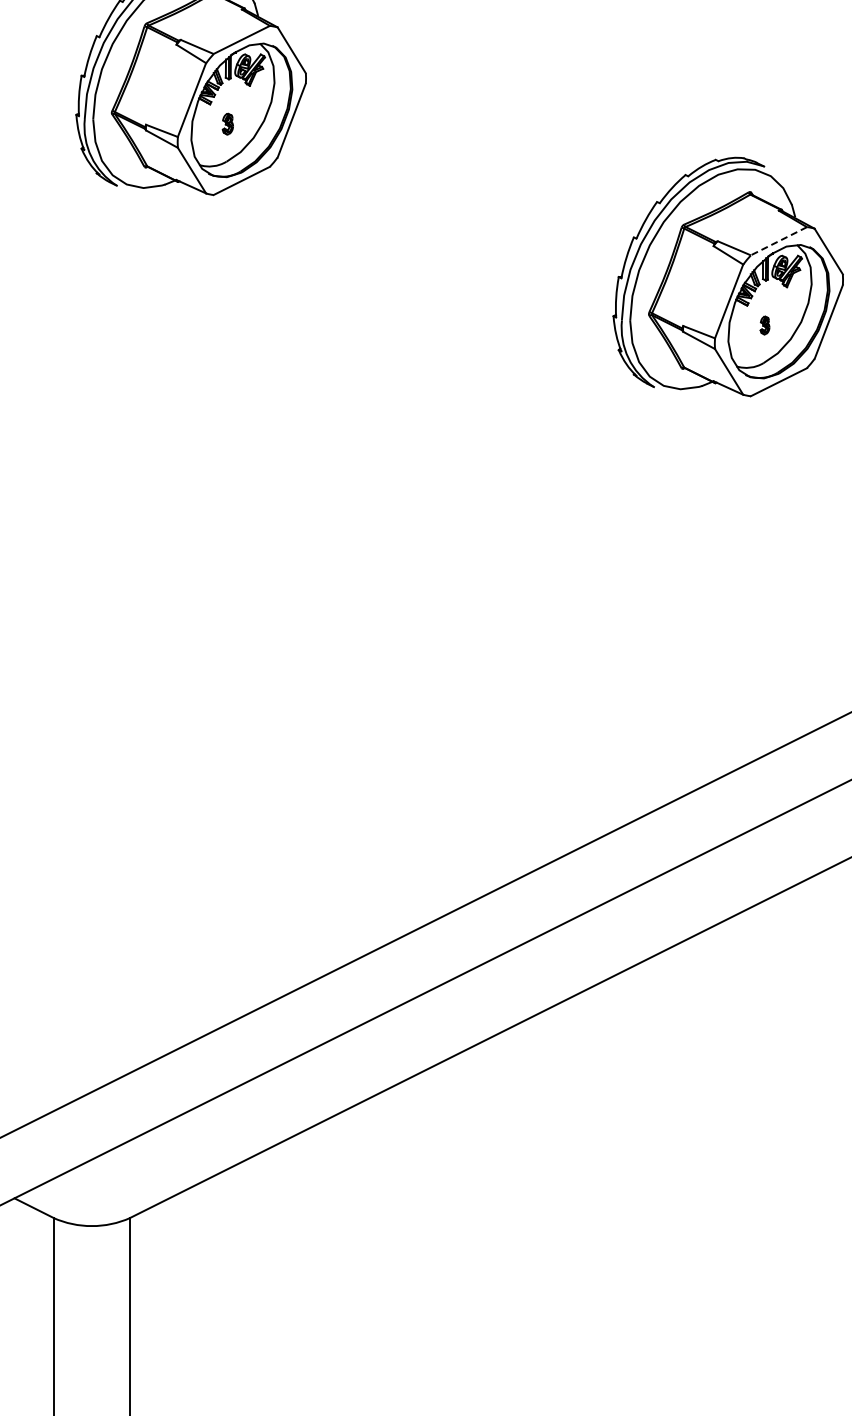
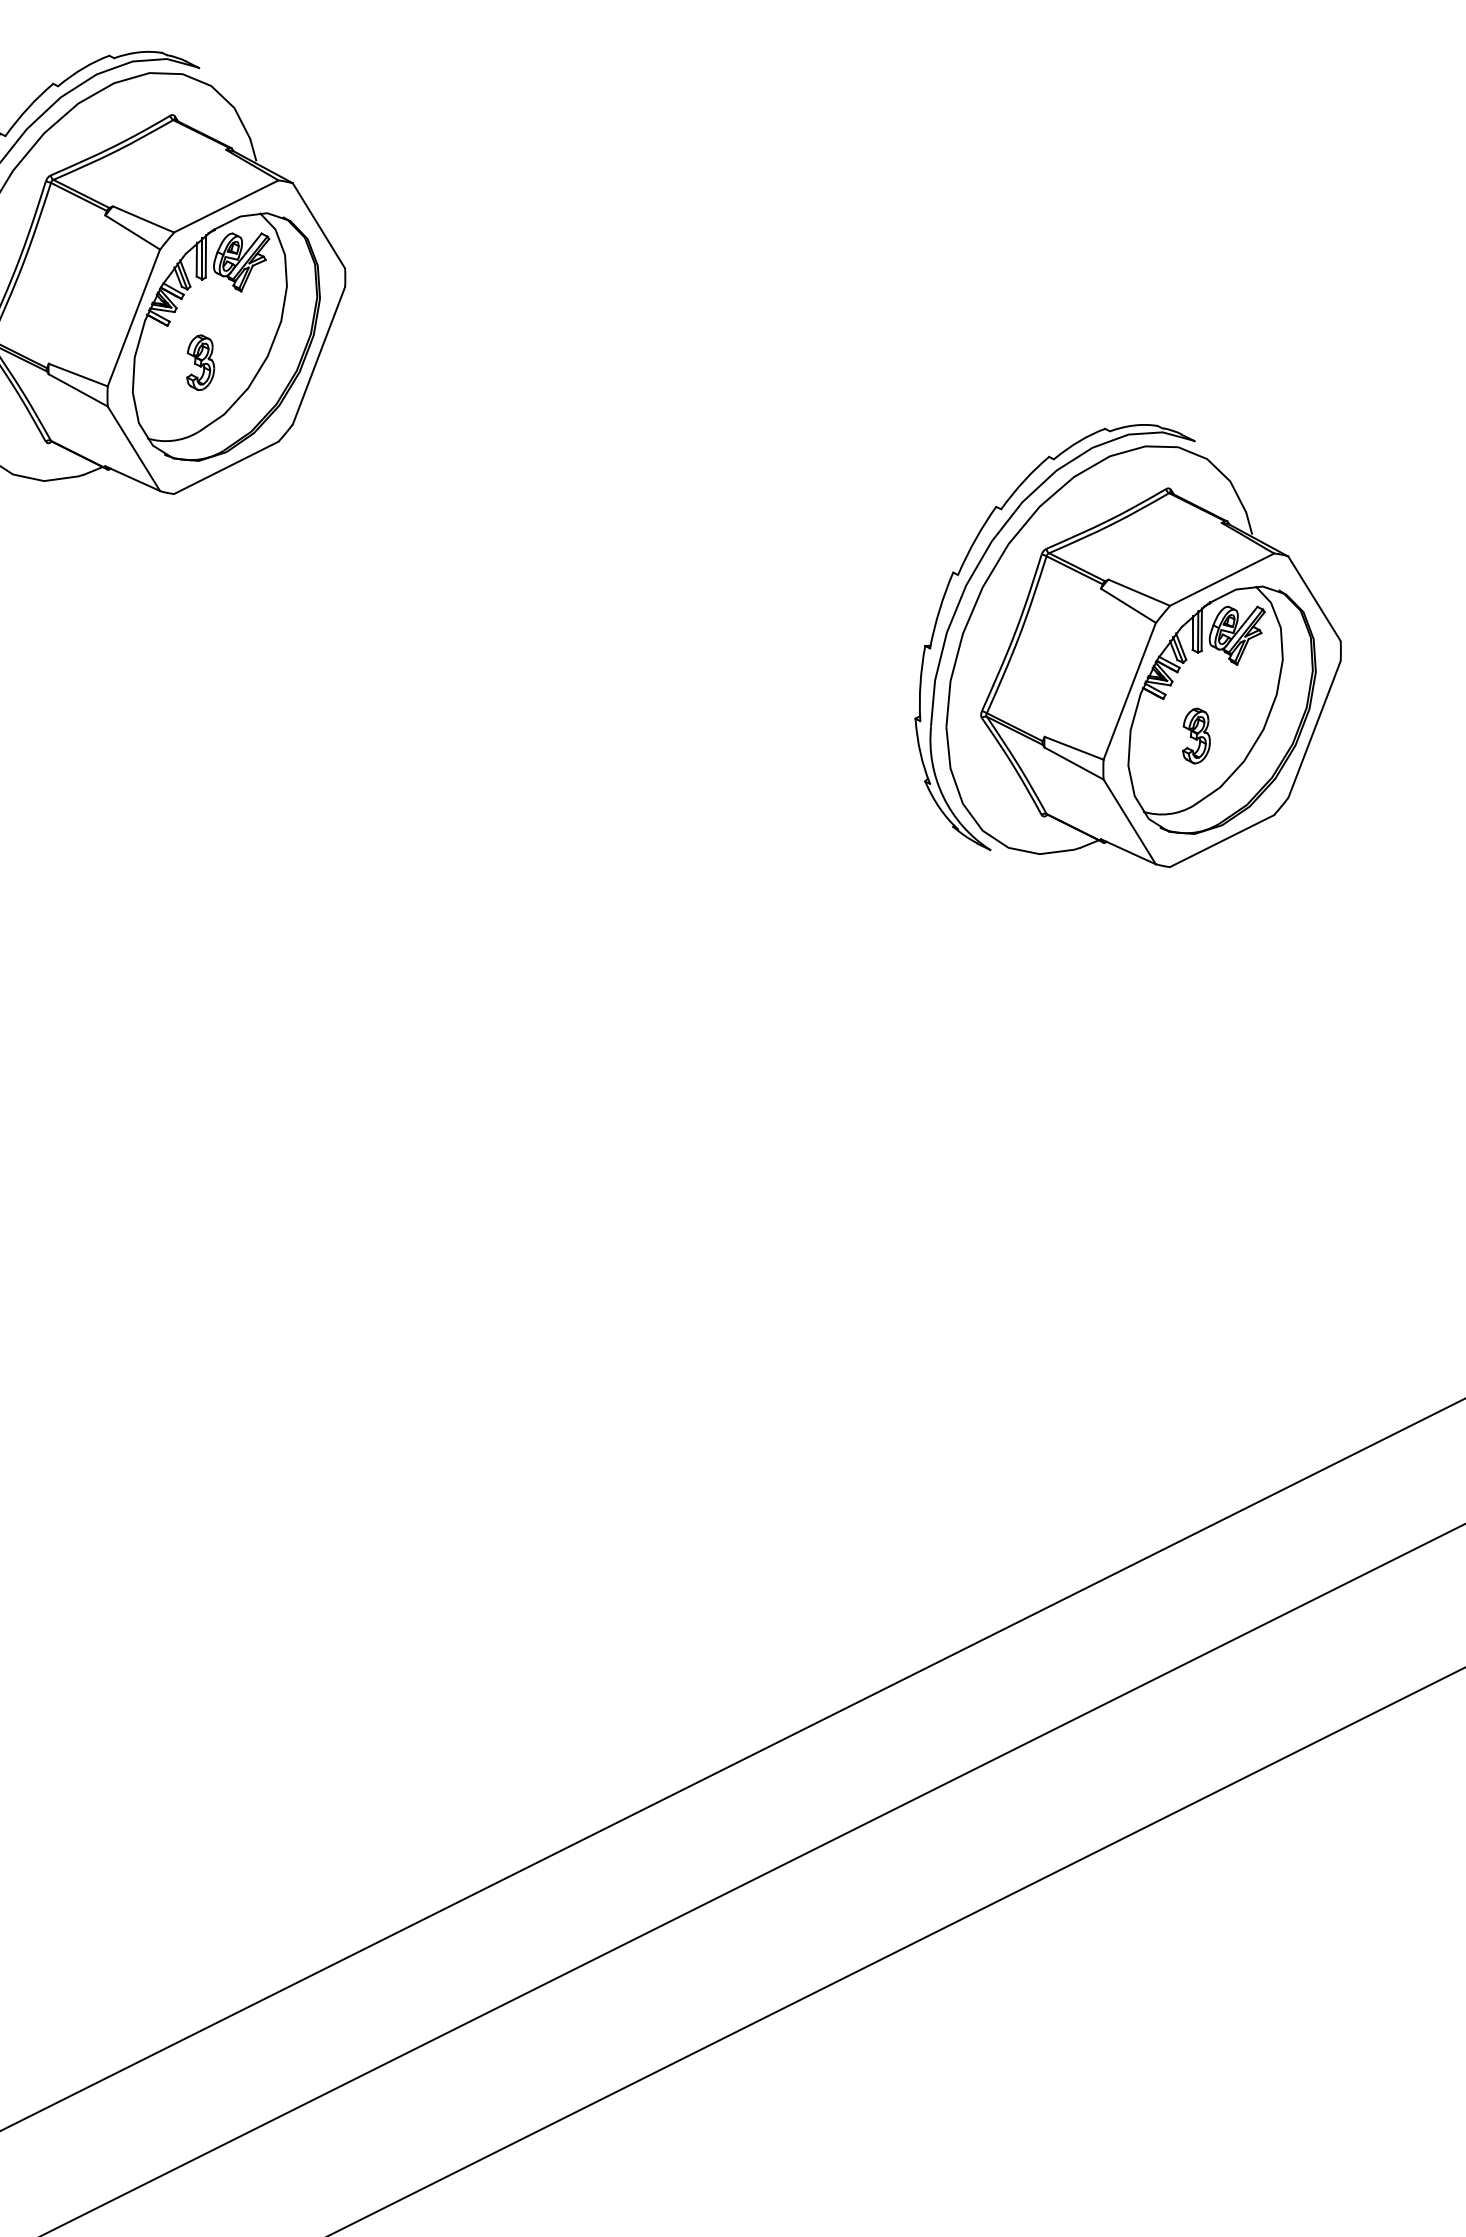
part: (227, 123) -> (199, 361), size x1.43
line: (778, 241) -> (1221, 580), dashed -> solid
part: (764, 325) -> (1195, 735), size x1.67

